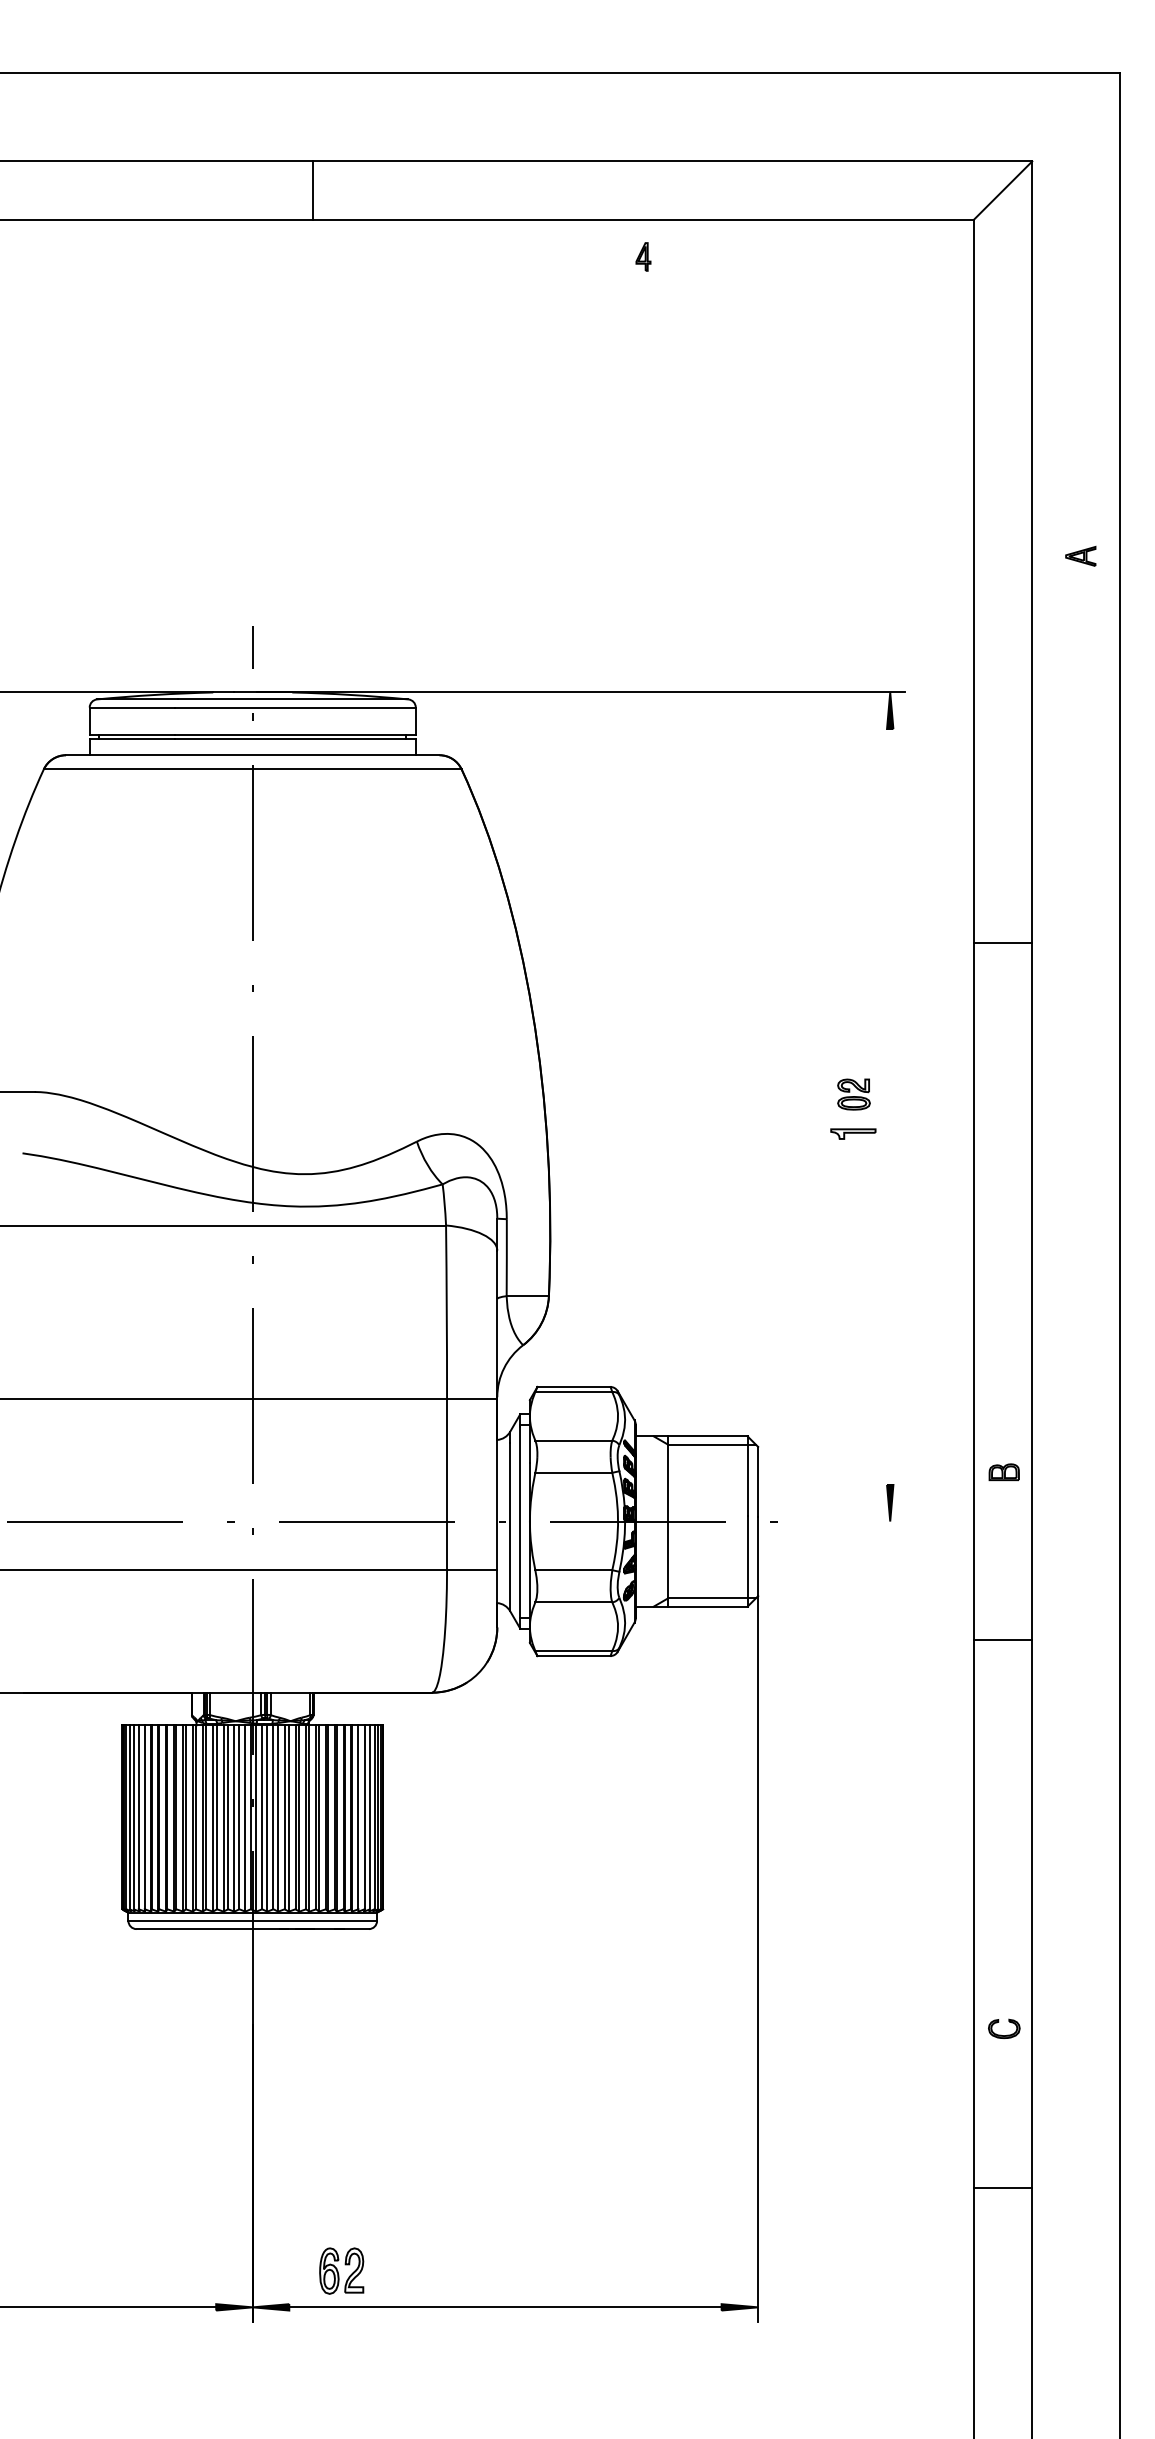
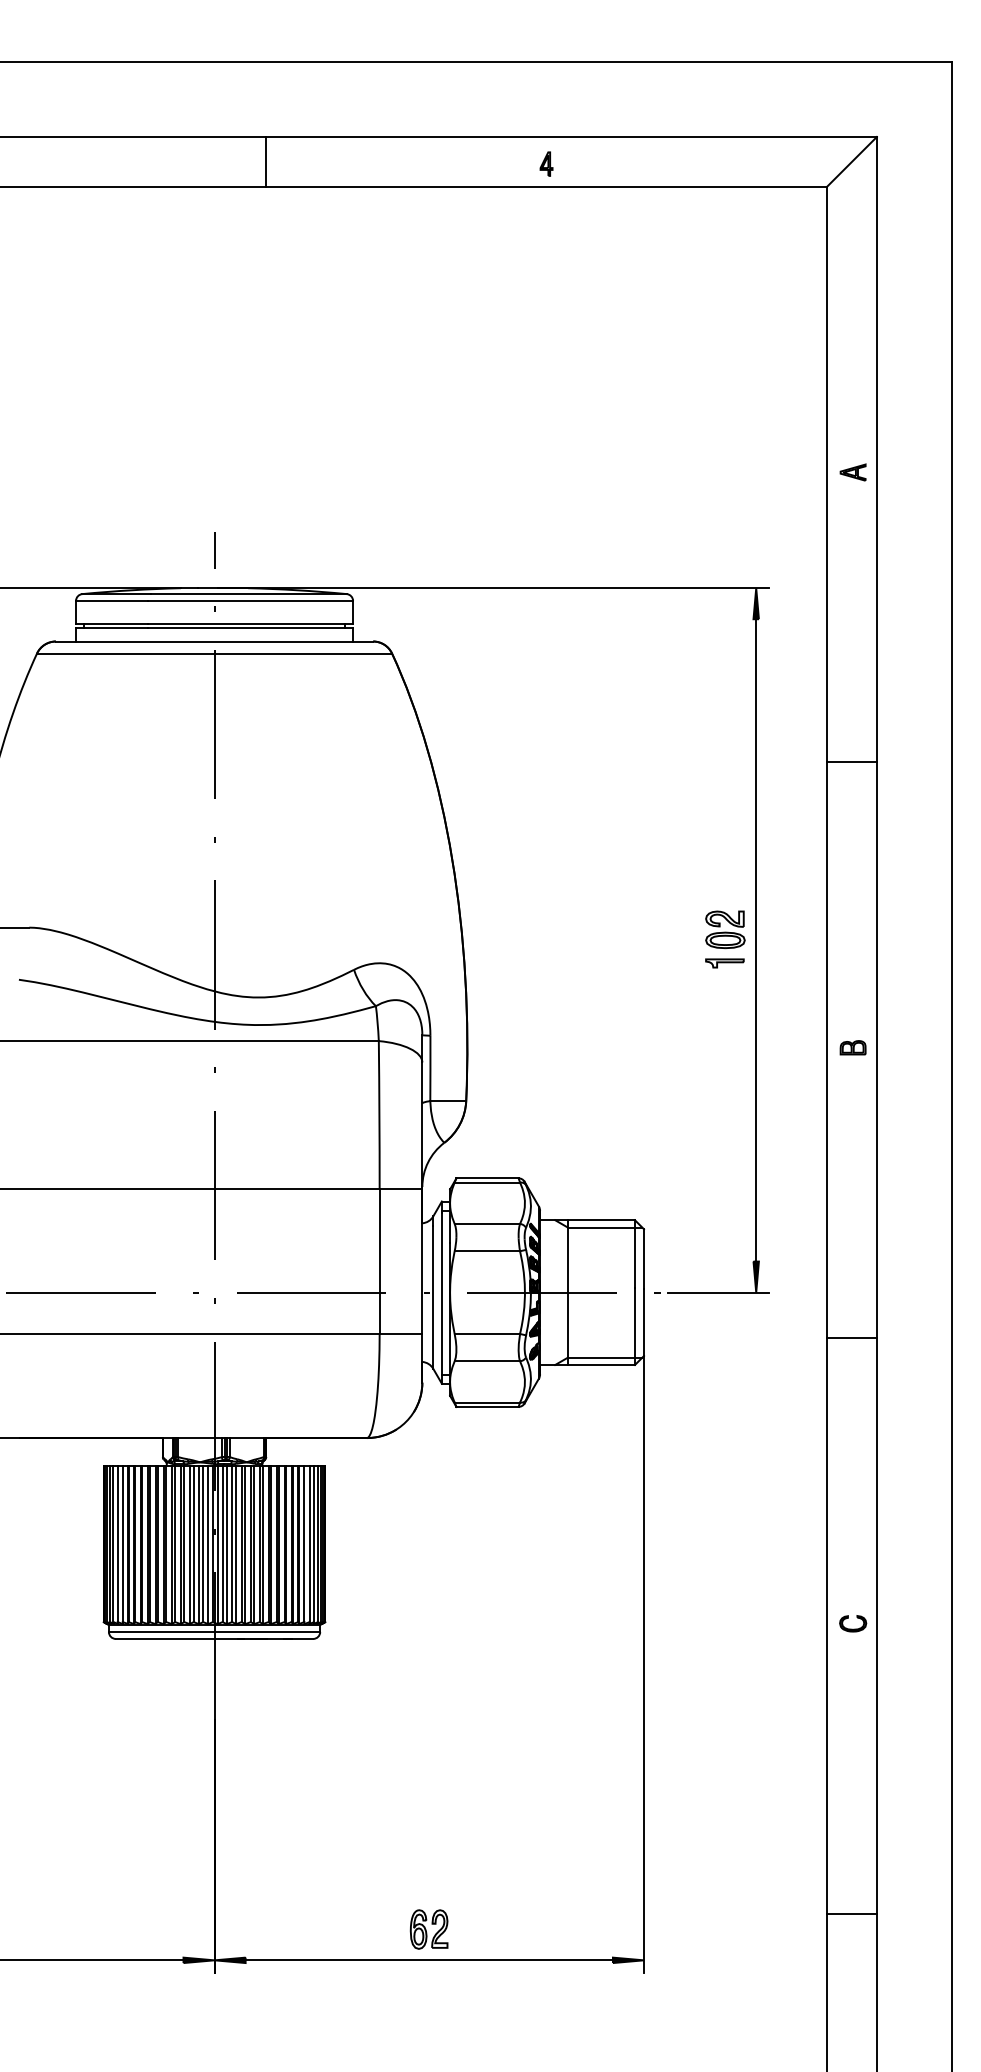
part: (643, 256) -> (546, 163), moved
part: (1080, 556) -> (852, 472), moved
line: (1002, 943) -> (851, 762), moved
part: (854, 1094) -> (725, 929), size x1.43
line: (890, 1107) -> (756, 940), added
part: (1003, 1471) -> (852, 1047), moved
line: (844, 1521) -> (717, 1292), added
line: (1002, 1640) -> (851, 1338), moved
part: (1004, 2028) -> (853, 1623), moved
line: (1002, 2187) -> (851, 1913), moved
part: (340, 2271) -> (428, 1929), moved

